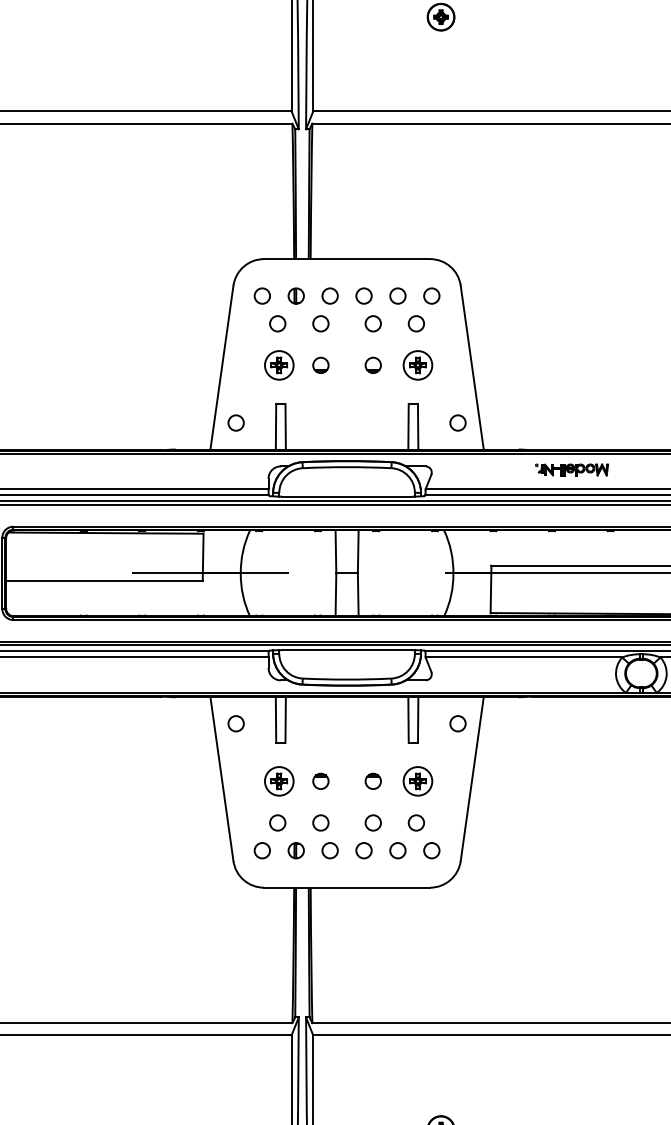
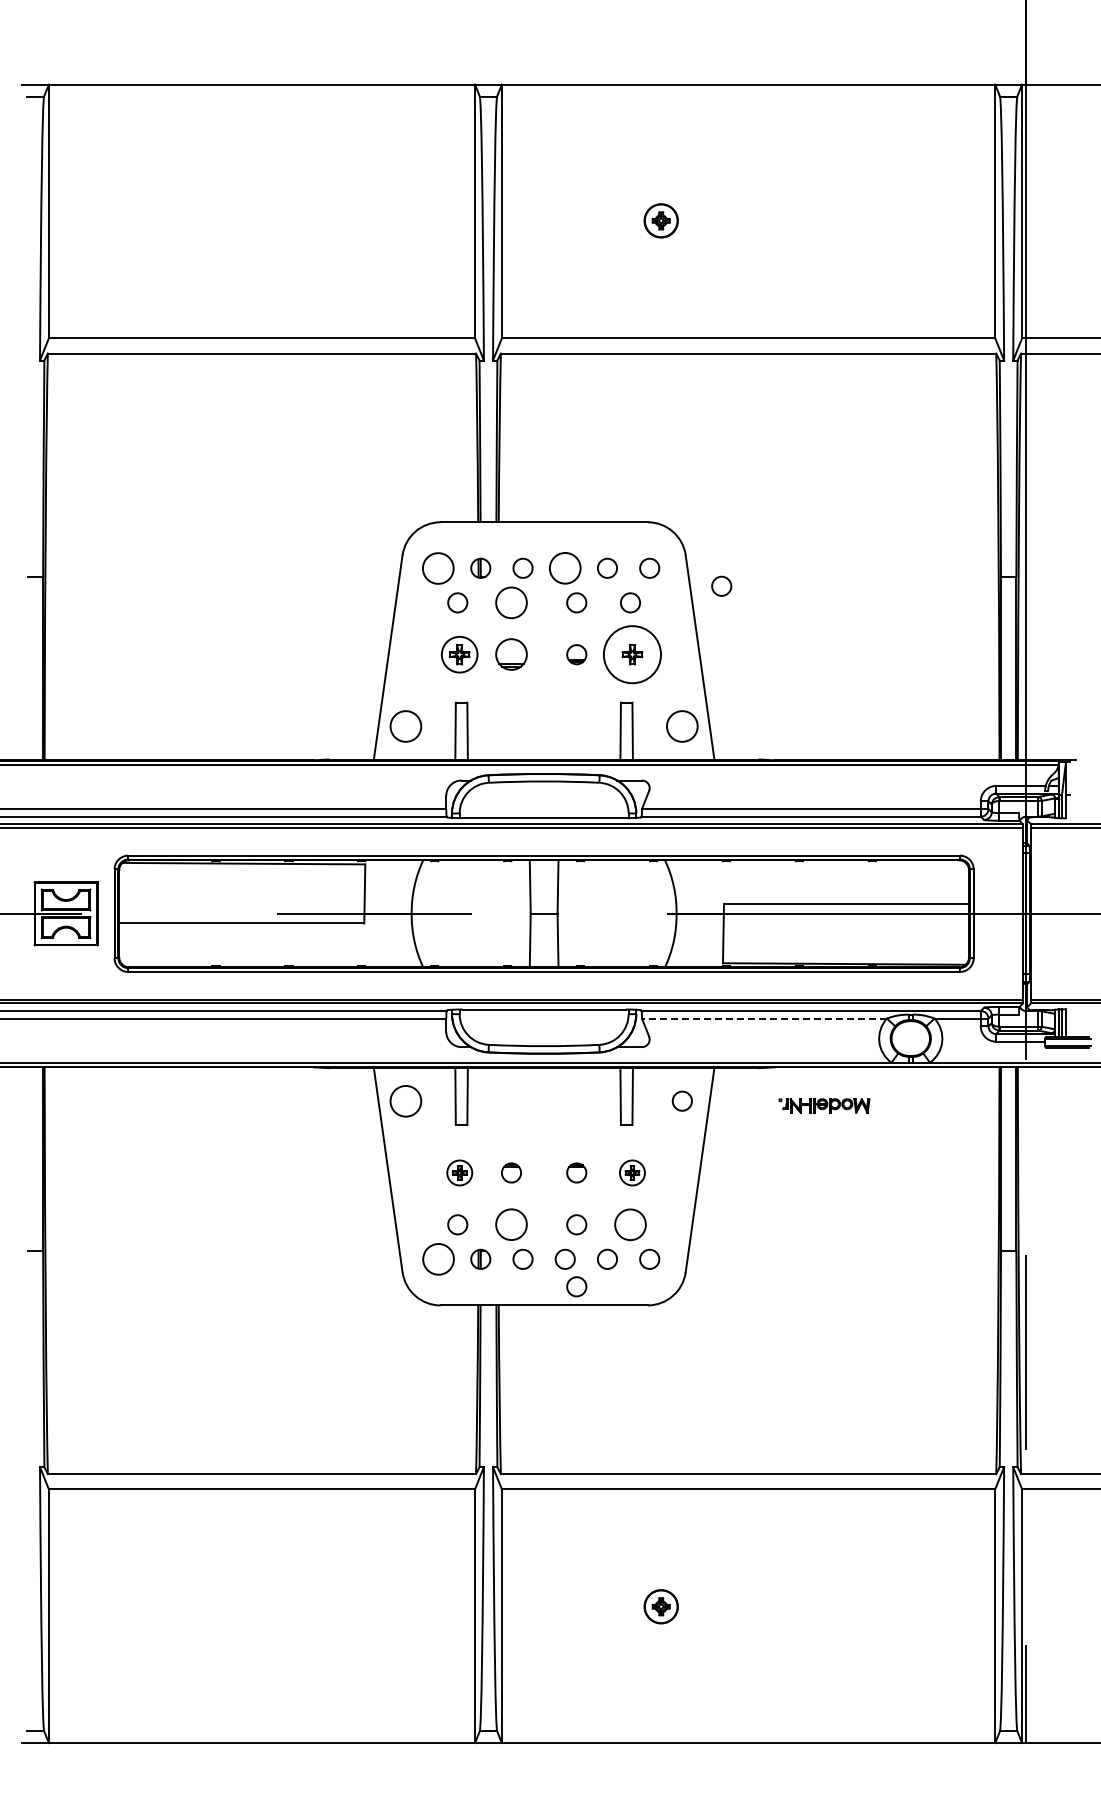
circle: (262, 295) -> (438, 567), size x1.6
circle: (363, 295) -> (564, 567), size x1.6
circle: (489, 309) -> (721, 585), added
circle: (320, 323) -> (511, 602), size x1.6
part: (320, 365) -> (511, 654), size x1.6
circle: (418, 365) -> (632, 654), size x1.6
circle: (235, 423) -> (405, 726), size x1.6
circle: (457, 423) -> (681, 726), size x1.6
part: (572, 469) -> (824, 1105), moved
line: (523, 657) -> (764, 1018), solid -> dashed
circle: (235, 723) -> (405, 1100), size x1.6
part: (279, 780) -> (459, 1172), size x0.7
part: (418, 780) -> (632, 1172), size x0.7
circle: (320, 822) -> (511, 1224), size x1.6
circle: (416, 822) -> (630, 1224), size x1.6
circle: (262, 850) -> (438, 1258), size x1.6
circle: (373, 872) -> (576, 1286), added

